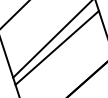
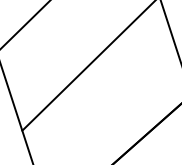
line: (56, 47) -> (95, 79), removed

